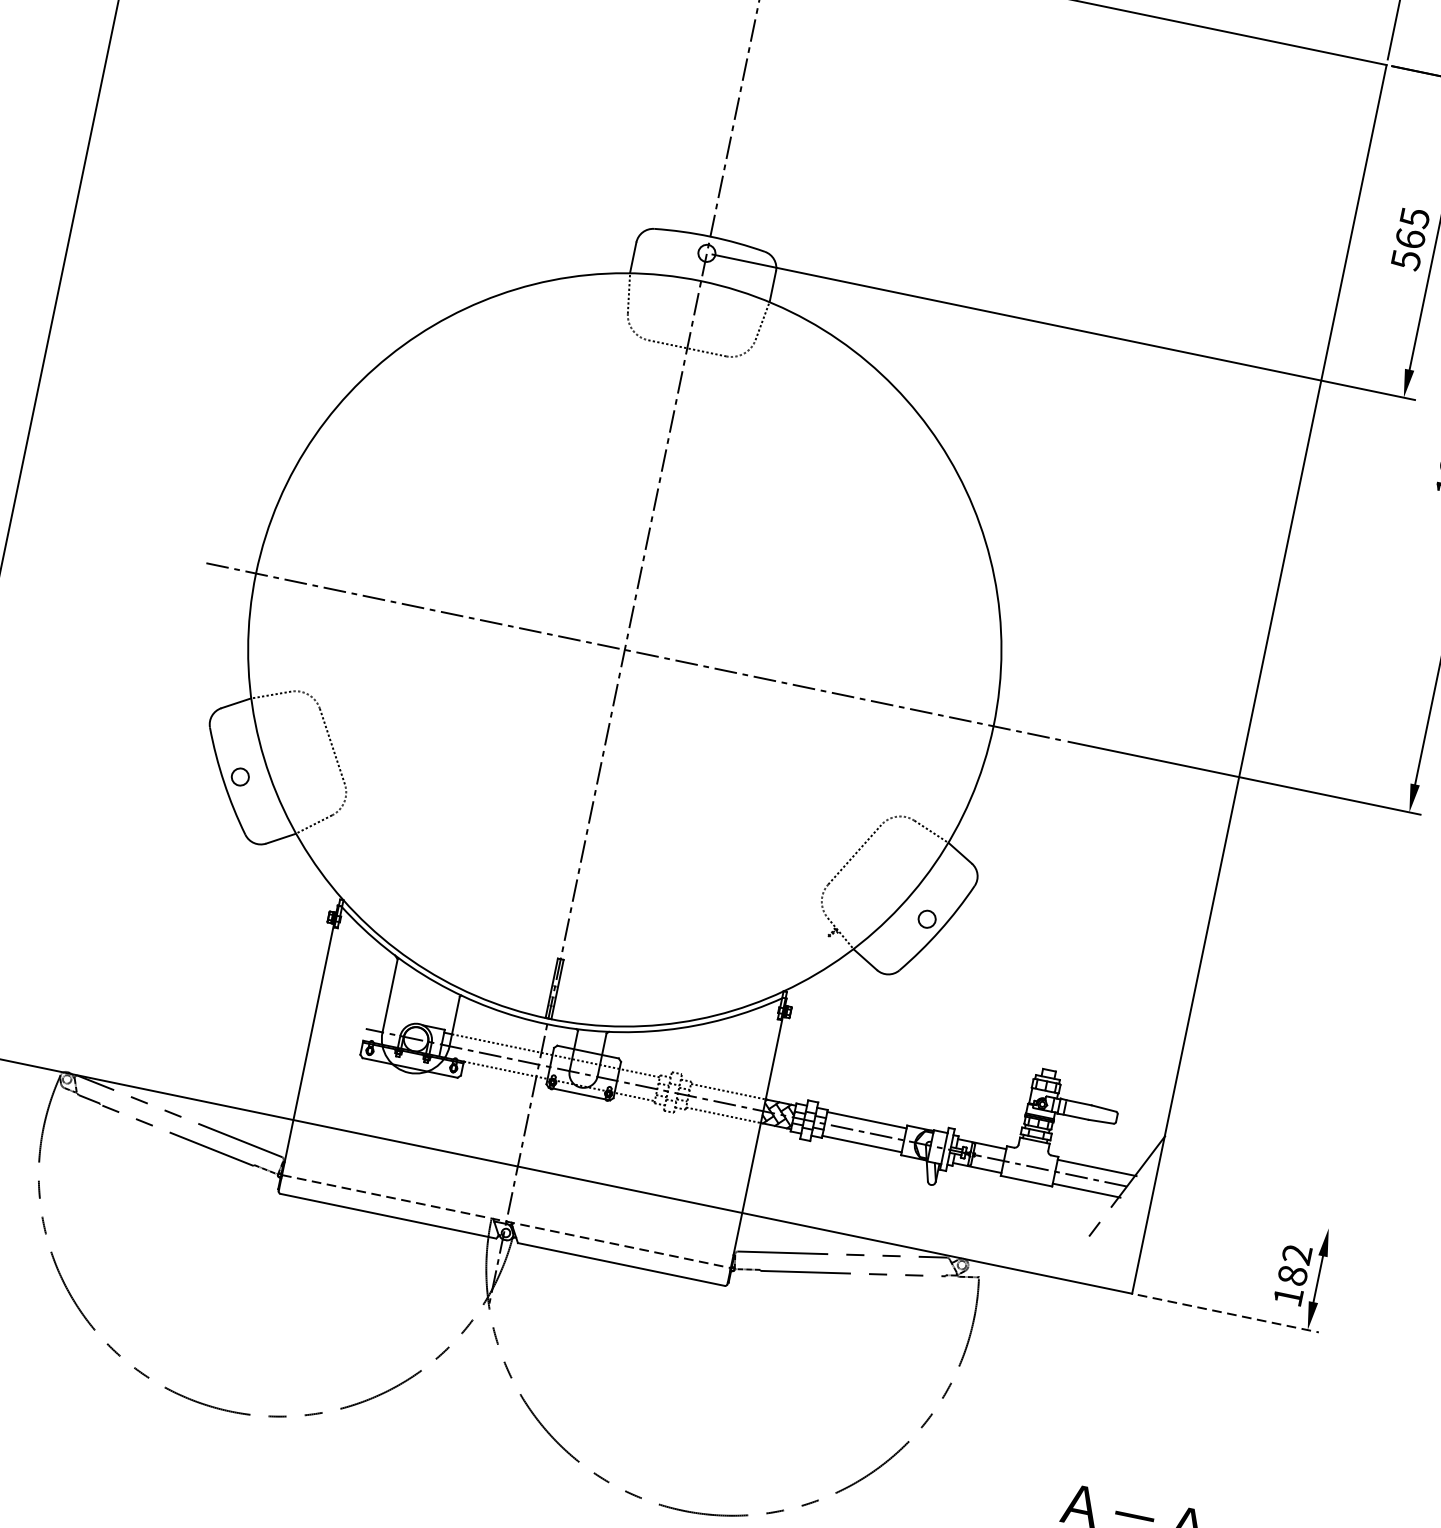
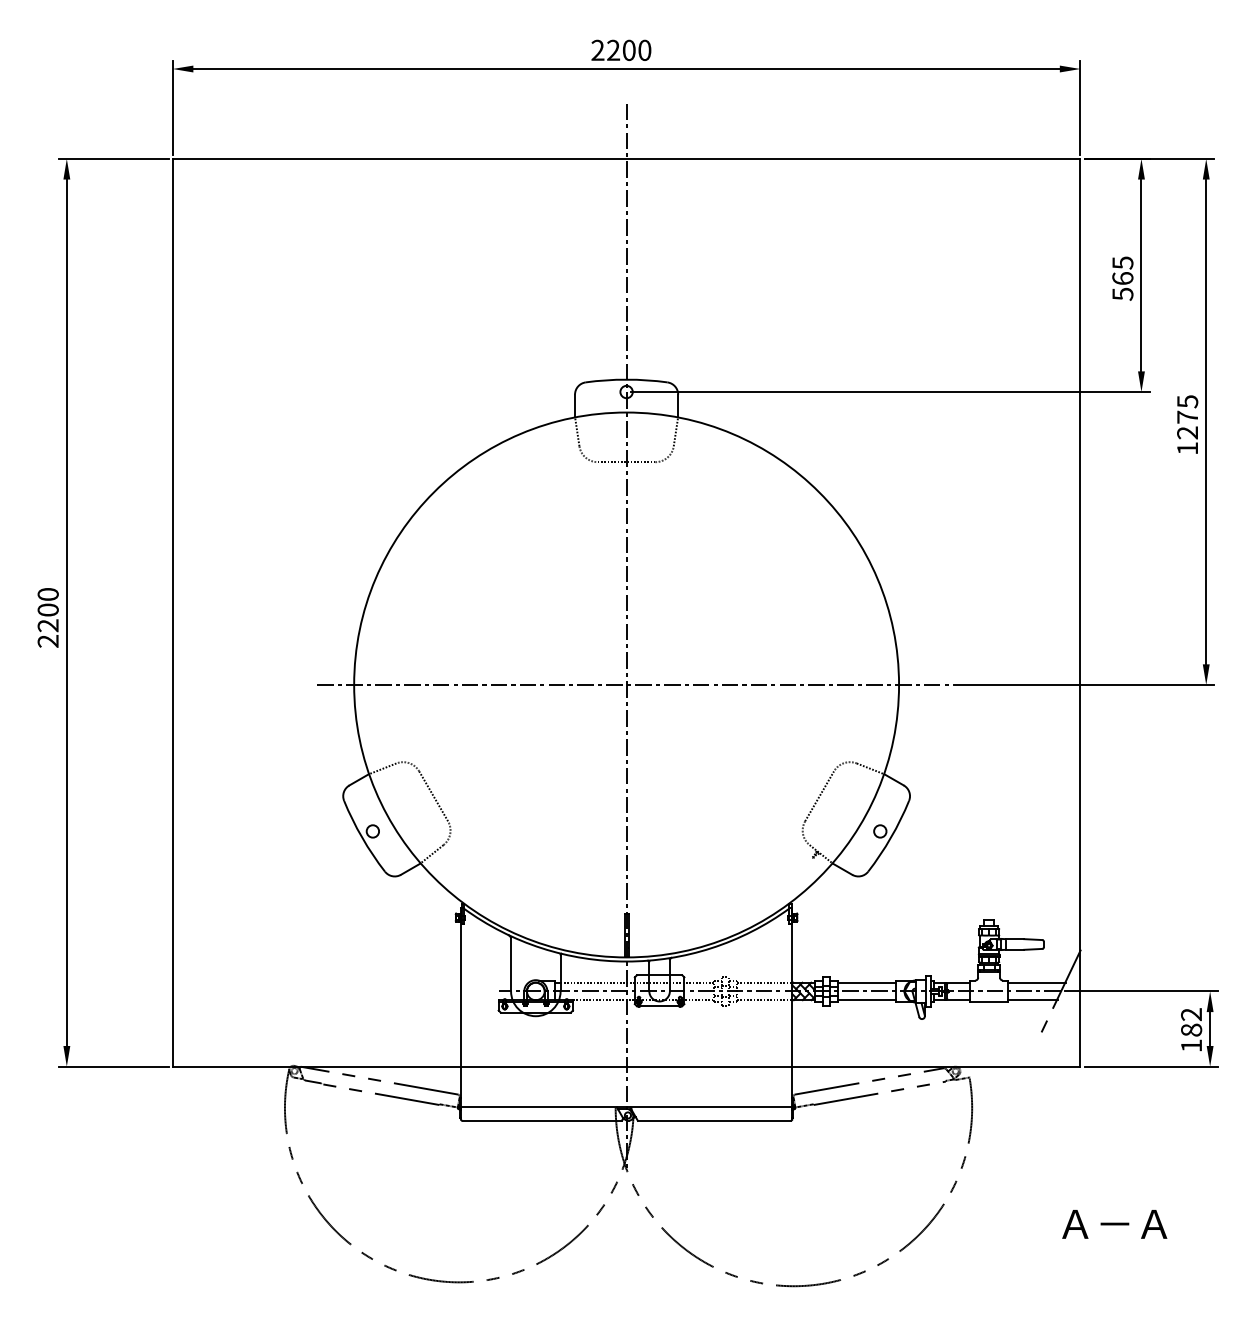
line: (1235, 1209) -> (1141, 991), added
line: (506, 1221) -> (626, 1107), dashed -> solid
line: (1228, 1313) -> (1151, 1066), dashed -> solid

